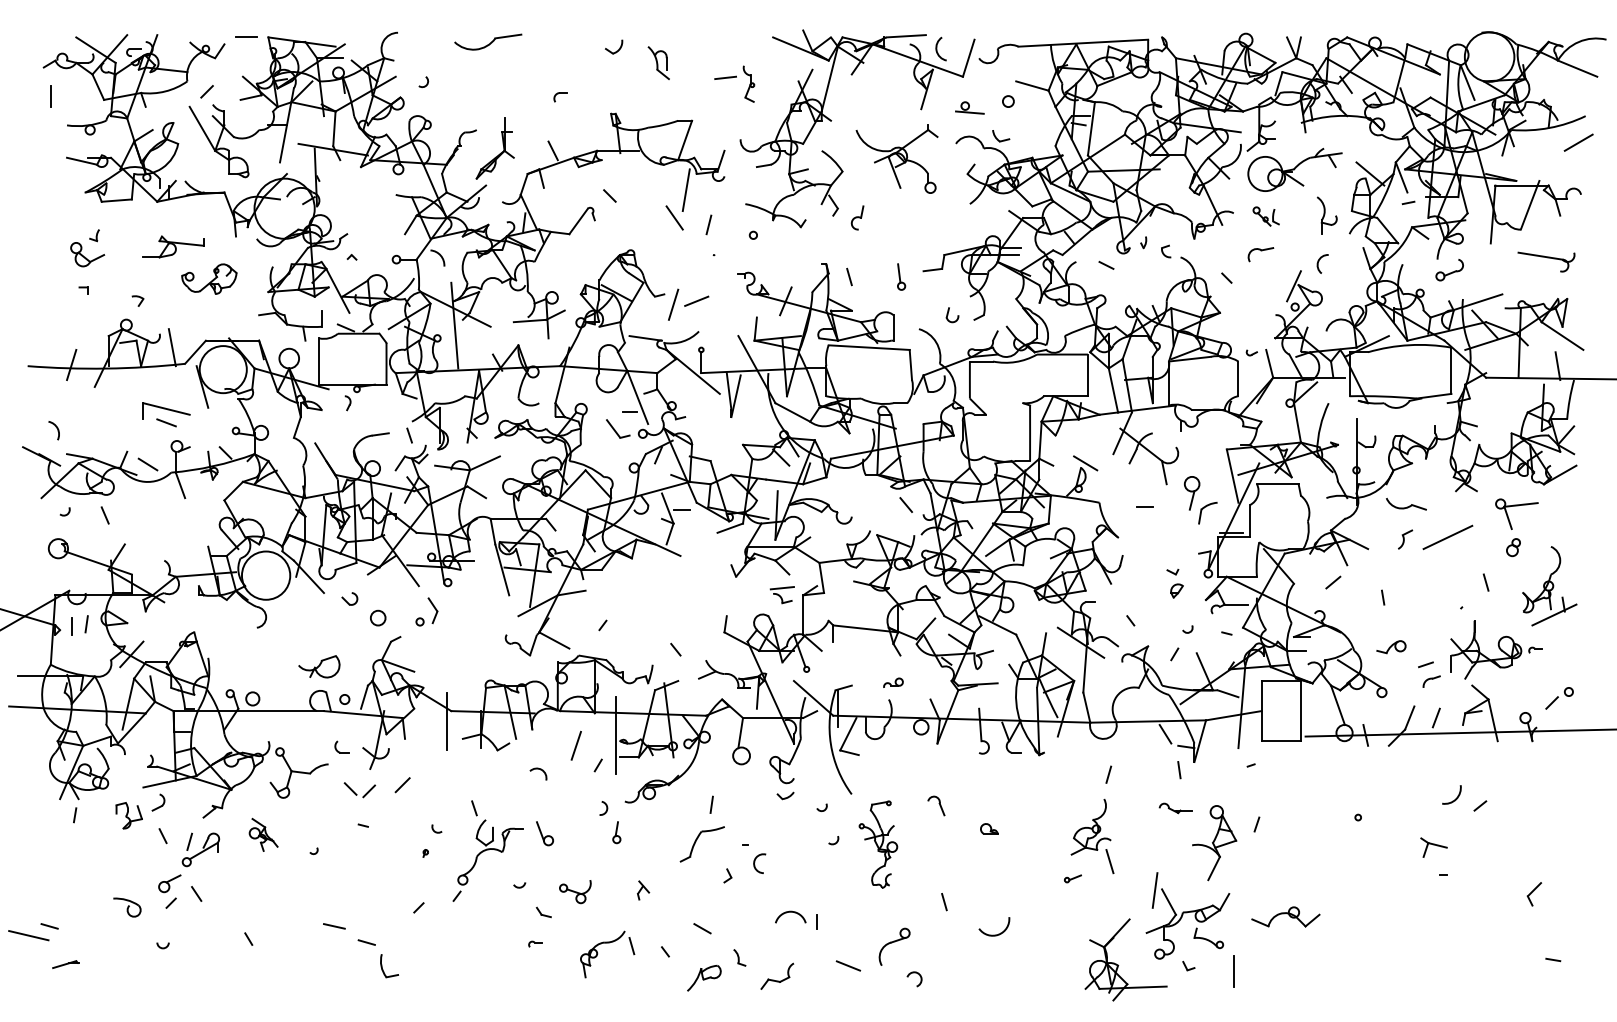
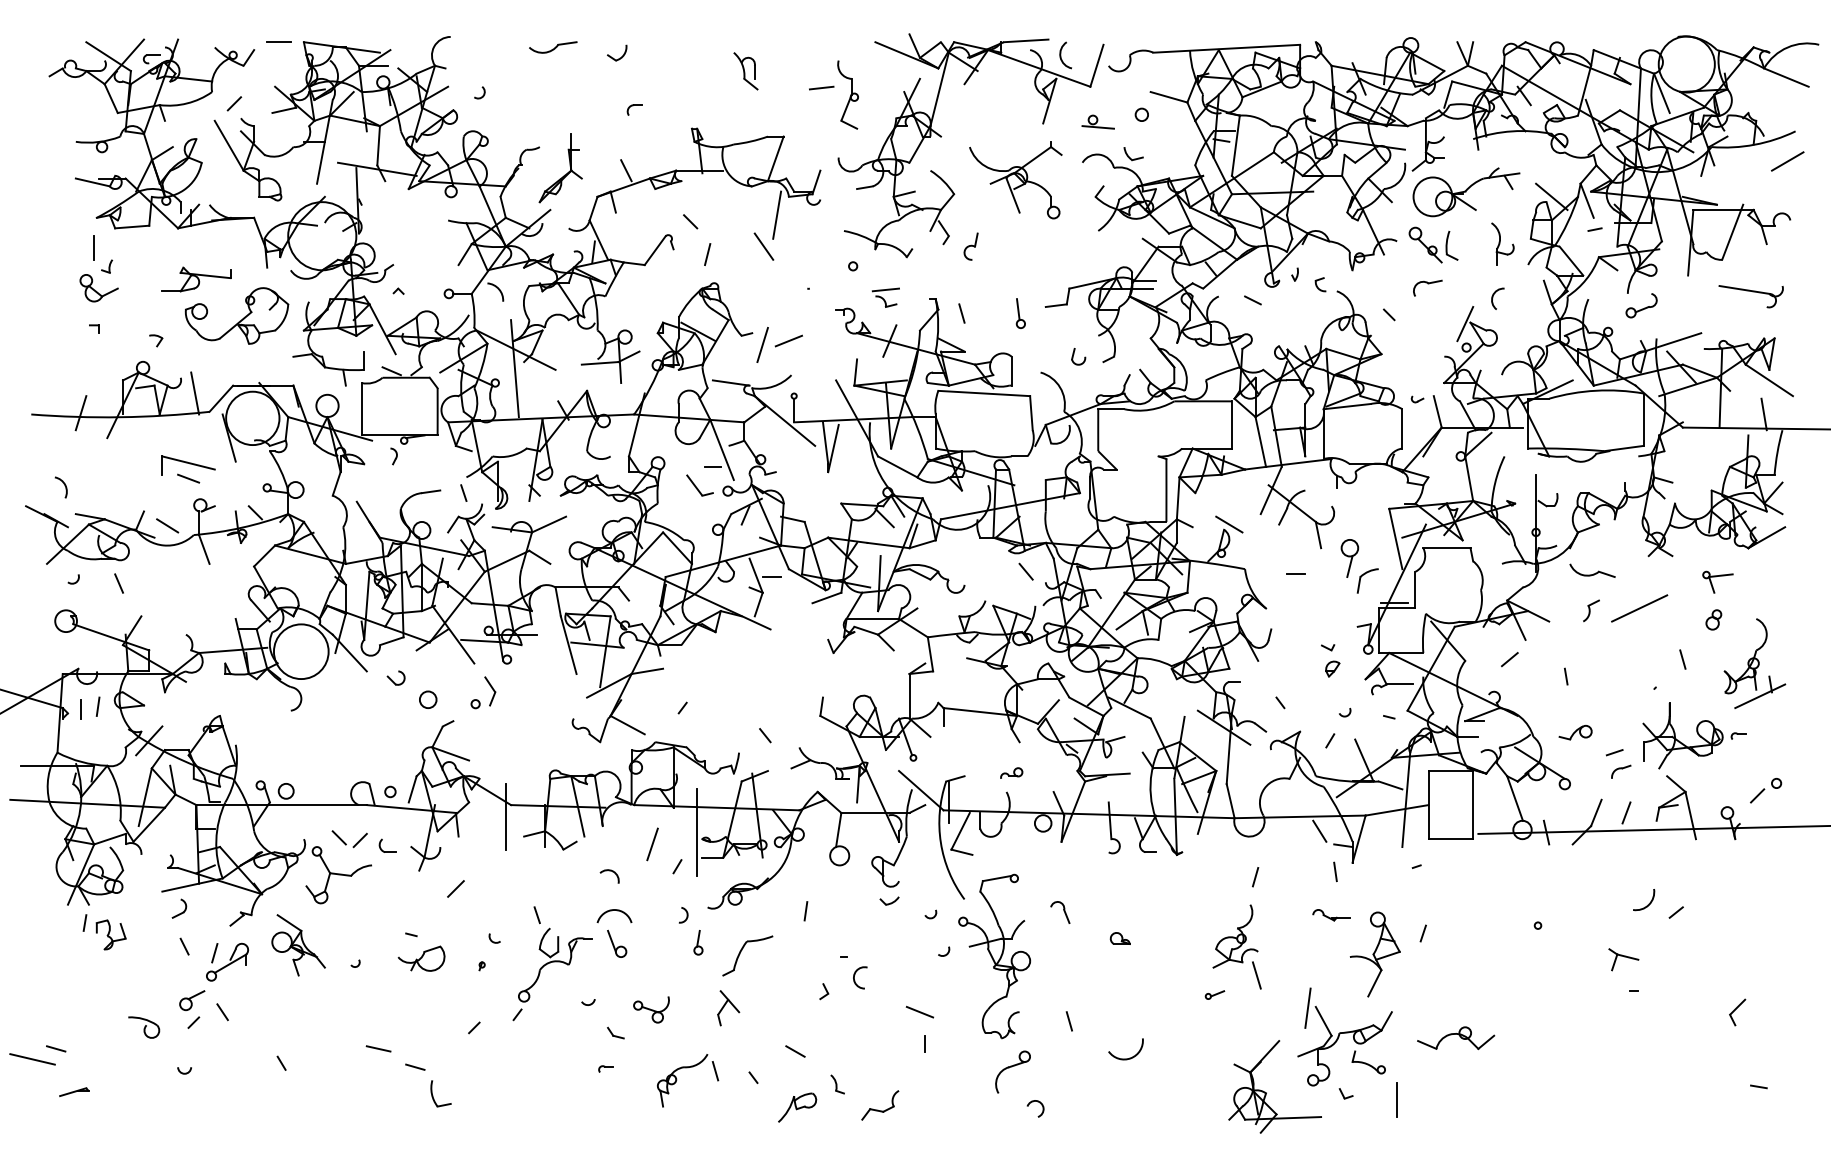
part: (488, 41) -> (553, 46), size x0.62
part: (614, 46) -> (617, 52), moved
part: (748, 83) -> (847, 94), size x1.67
line: (50, 96) -> (93, 248), moved
part: (1266, 216) -> (1434, 245), size x1.67
line: (708, 224) -> (707, 254), moved
part: (209, 278) -> (237, 315), size x1.67
part: (1517, 514) -> (1718, 582), size x0.62
part: (781, 595) -> (884, 298), moved
part: (319, 666) -> (421, 958), moved
part: (359, 790) -> (349, 839), moved
part: (128, 815) -> (110, 934), moved
part: (263, 834) -> (298, 944), size x1.67
part: (701, 844) -> (746, 956), moved
part: (878, 844) -> (994, 956), size x1.67
part: (643, 890) -> (728, 1008), size x1.67
arc: (790, 912) -> (614, 910), moved
line: (848, 965) -> (920, 1011), moved

